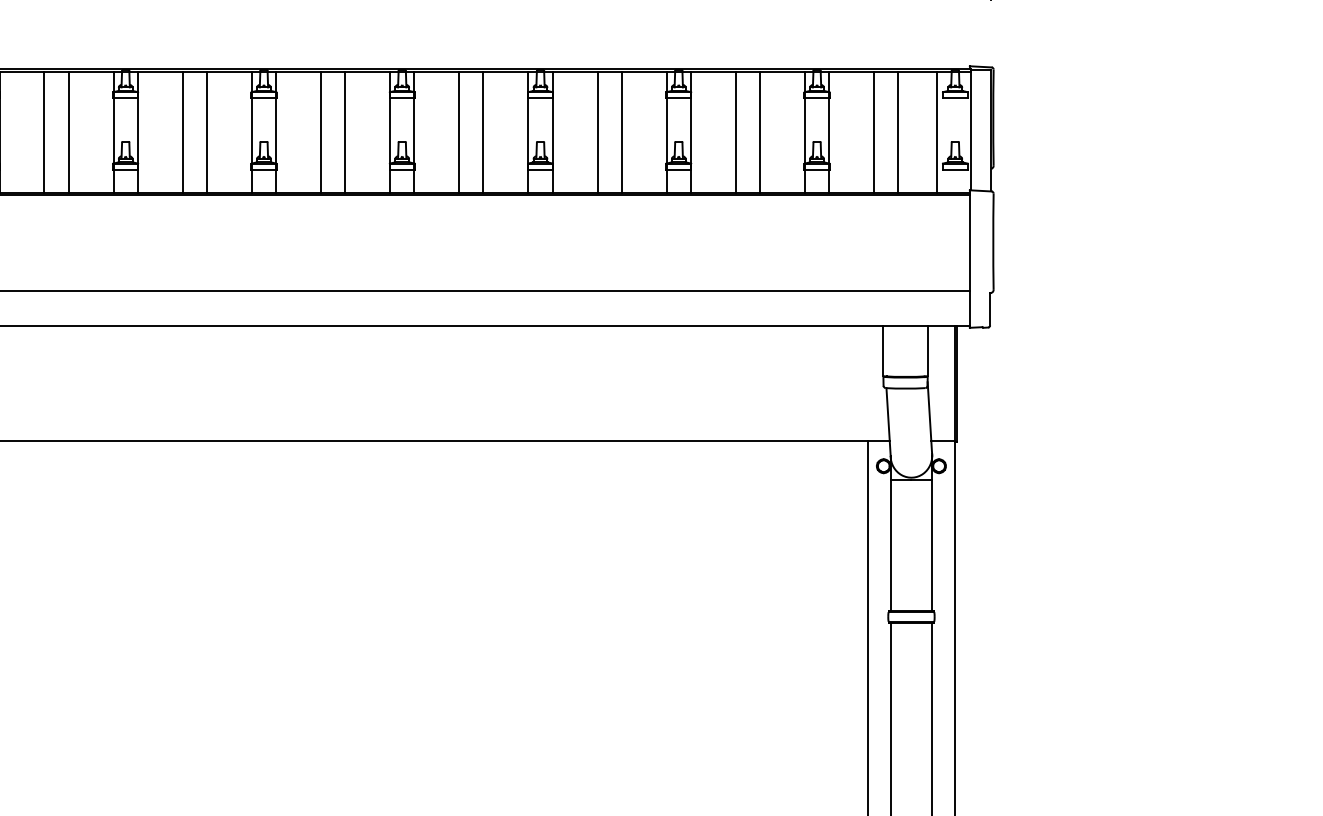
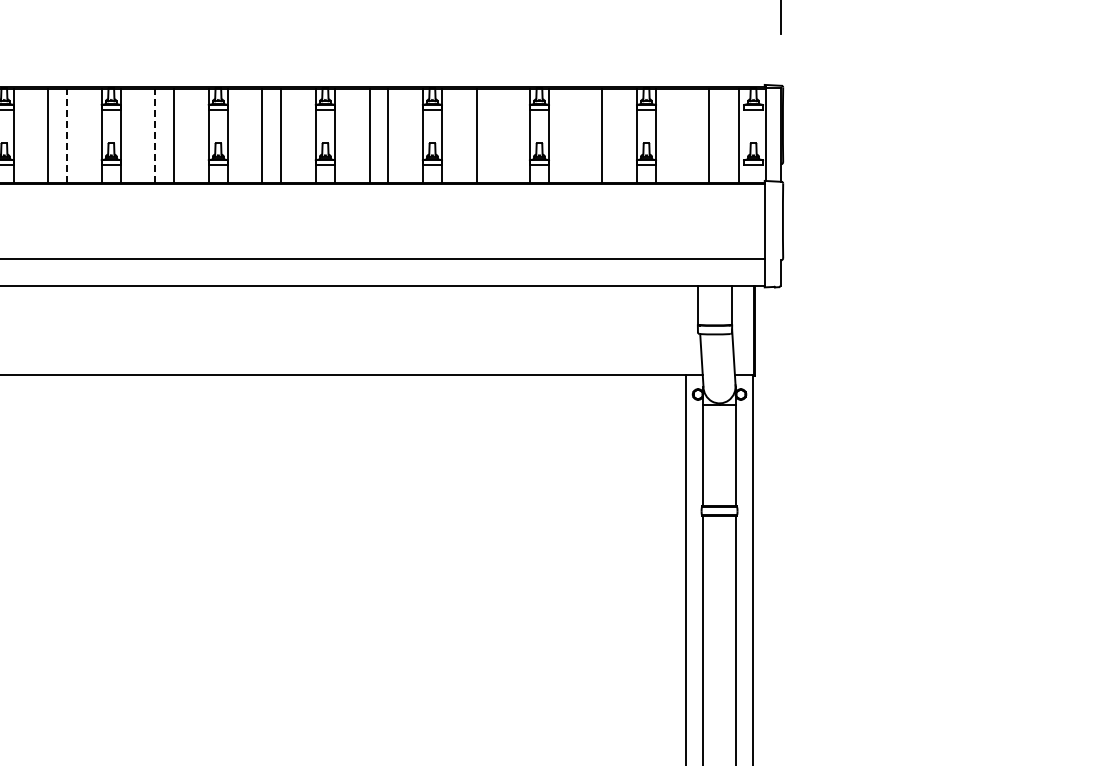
line: (69, 131) -> (67, 135), solid -> dashed
line: (182, 131) -> (155, 135), solid -> dashed
line: (622, 131) -> (495, 135), removed
line: (735, 131) -> (583, 135), removed
line: (873, 131) -> (690, 135), removed

